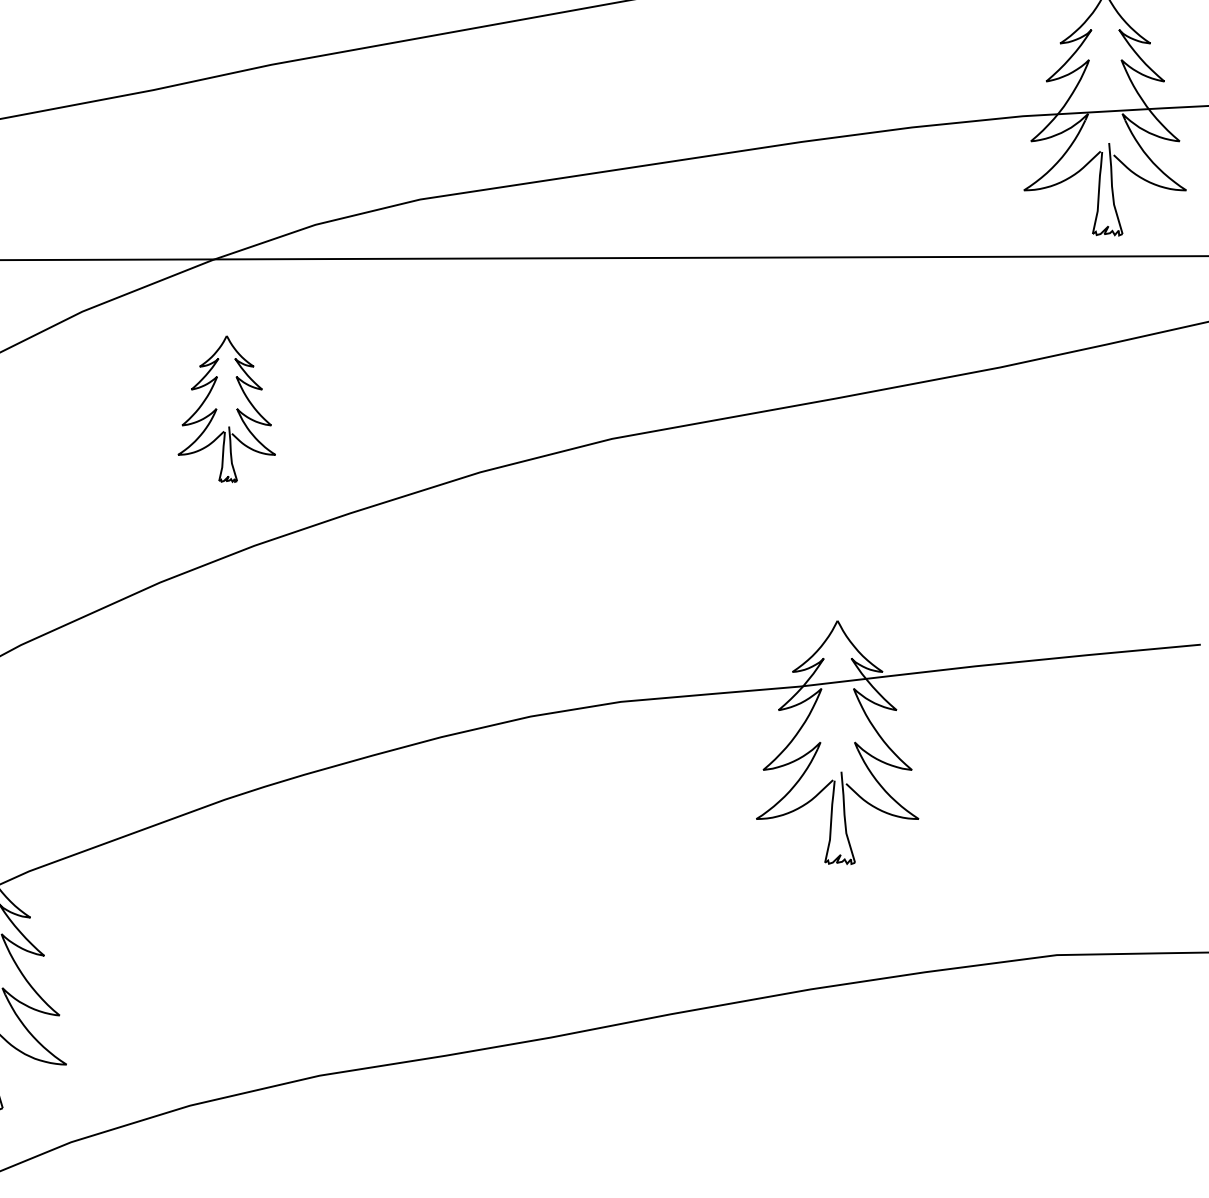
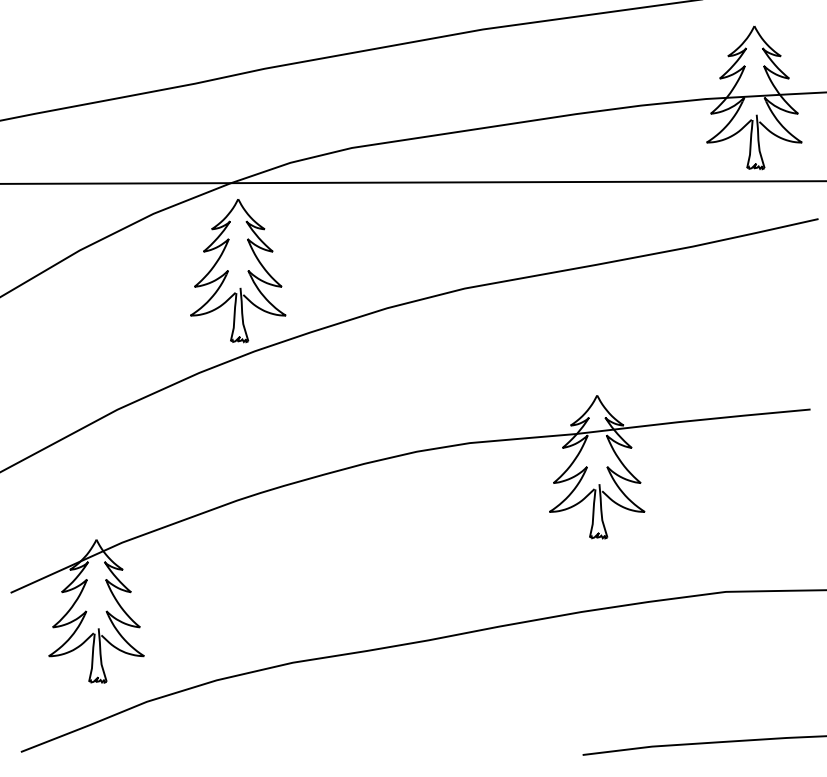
part: (227, 409) -> (238, 271), size x1.67

